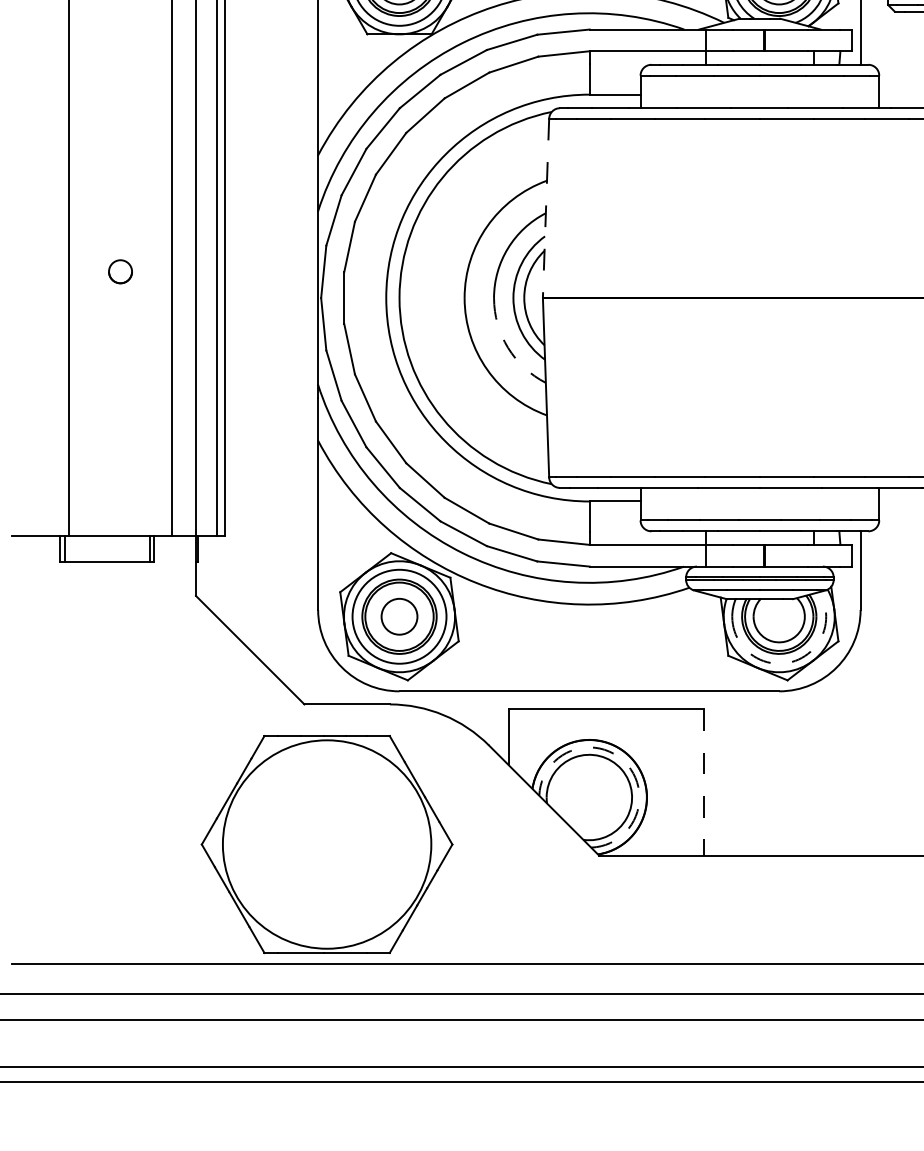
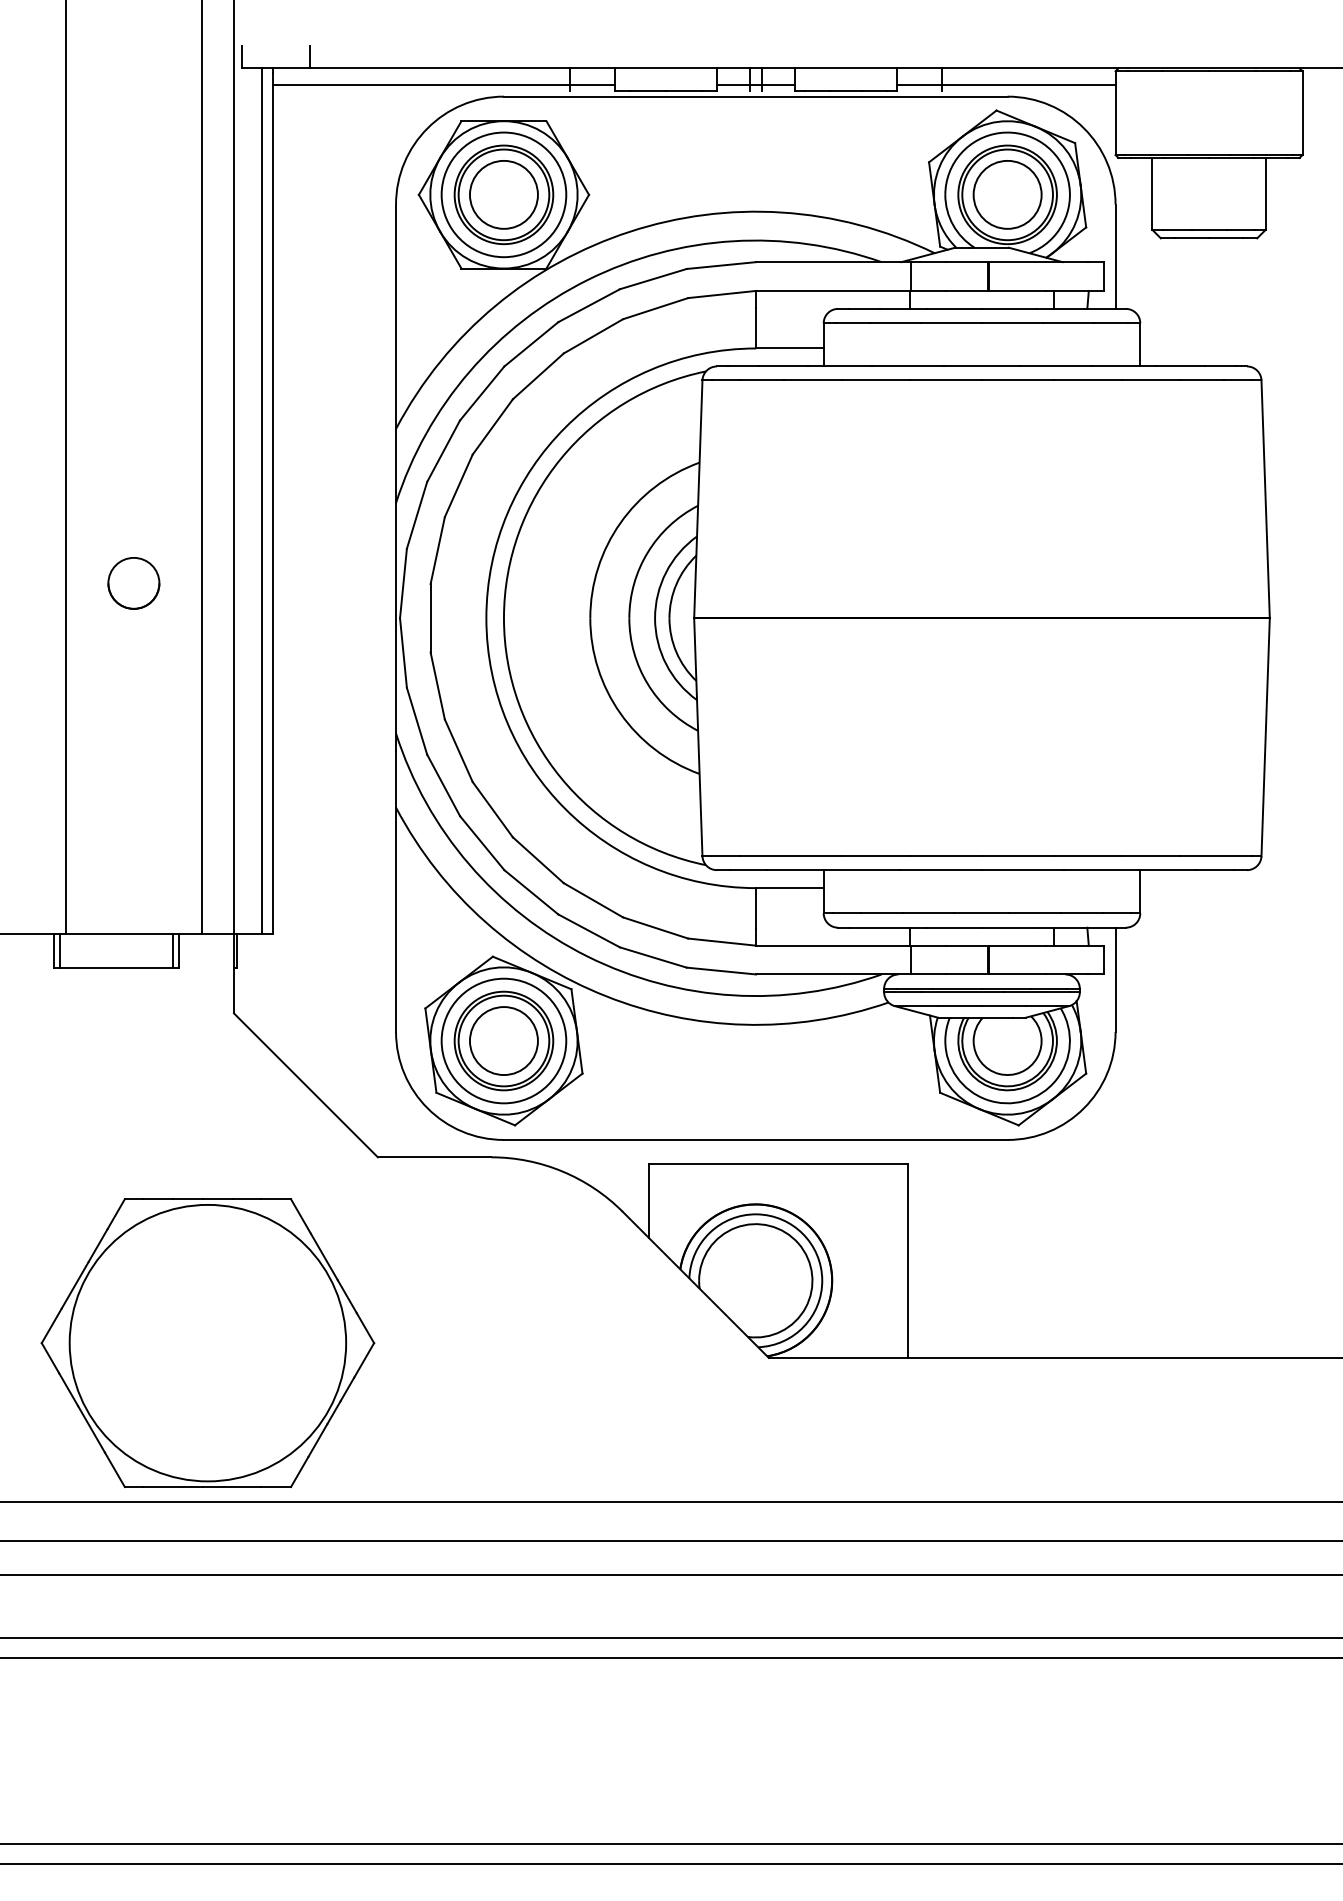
line: (546, 208) -> (698, 499), dashed -> solid
part: (120, 271) -> (133, 583), size x1.67
arc: (507, 347) -> (647, 684), dashed -> solid
circle: (399, 617) -> (503, 1041), size x1.43
arc: (791, 662) -> (1024, 1101), dashed -> solid
arc: (624, 761) -> (802, 1233), dashed -> solid
line: (703, 782) -> (907, 1261), dashed -> solid
part: (326, 844) -> (207, 1343), moved

